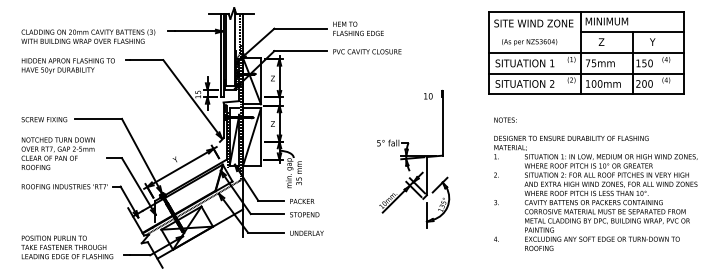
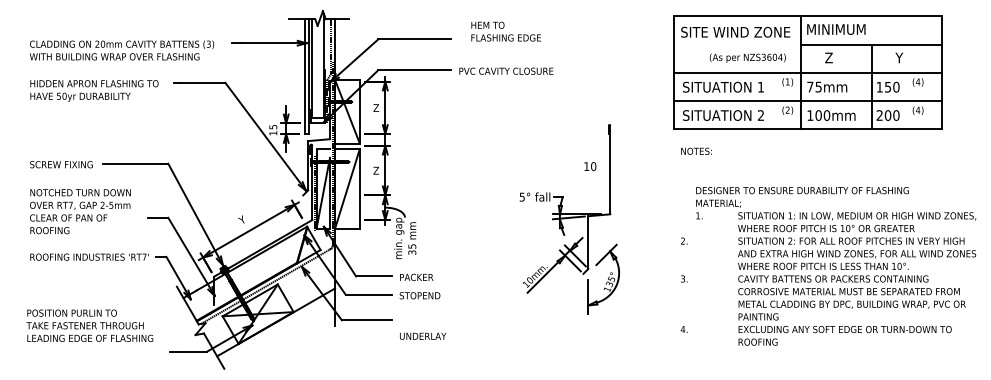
text: (358, 28) -> (505, 31), moved
text: (529, 41) -> (747, 57), moved
text: (428, 96) -> (590, 166), moved
text: (505, 119) -> (696, 150), moved
text: (596, 193) -> (836, 266), moved
text: (307, 232) -> (423, 335), moved
text: (66, 247) -> (89, 325), moved

